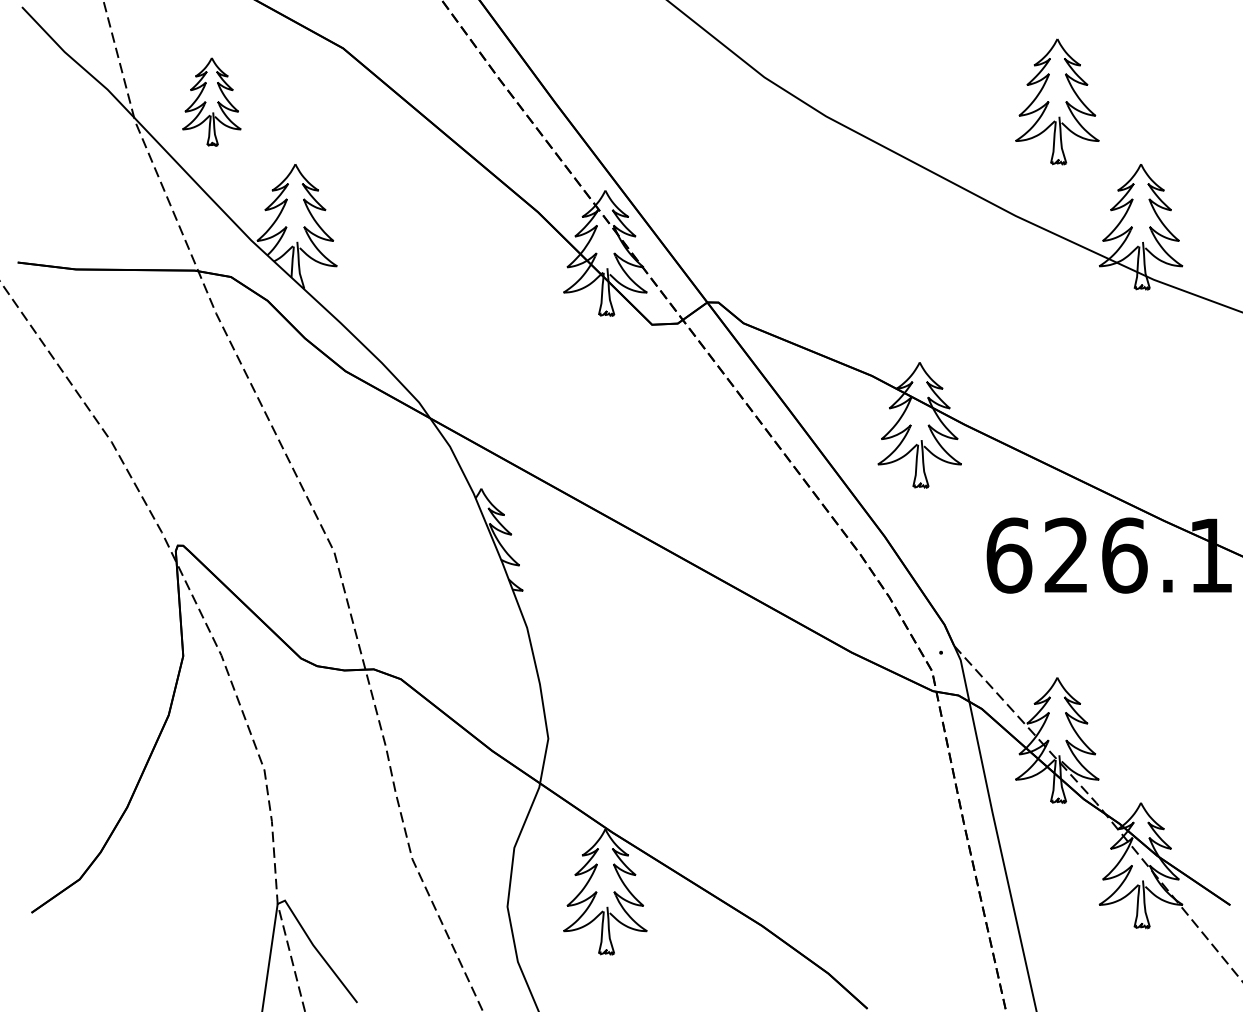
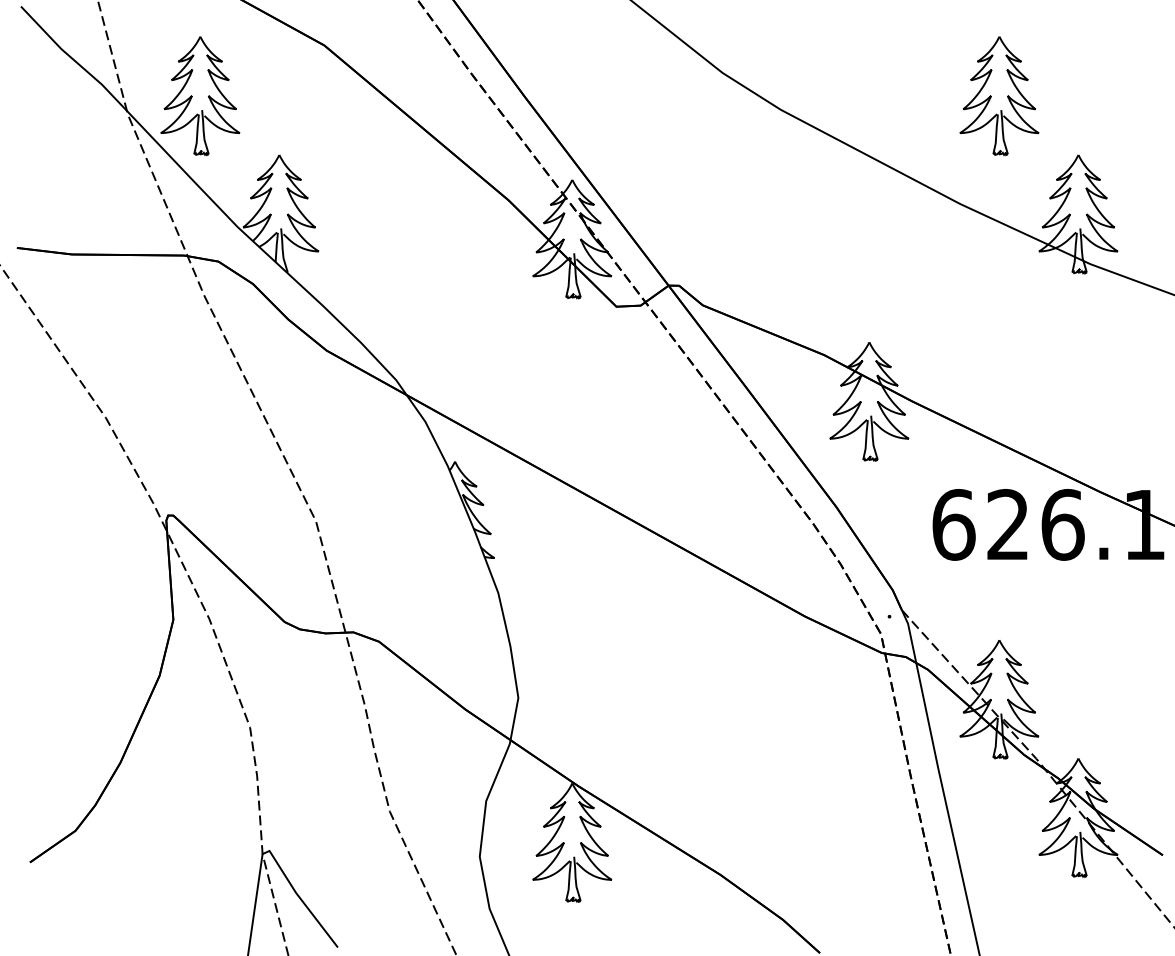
part: (211, 102) -> (200, 96), size x1.43

